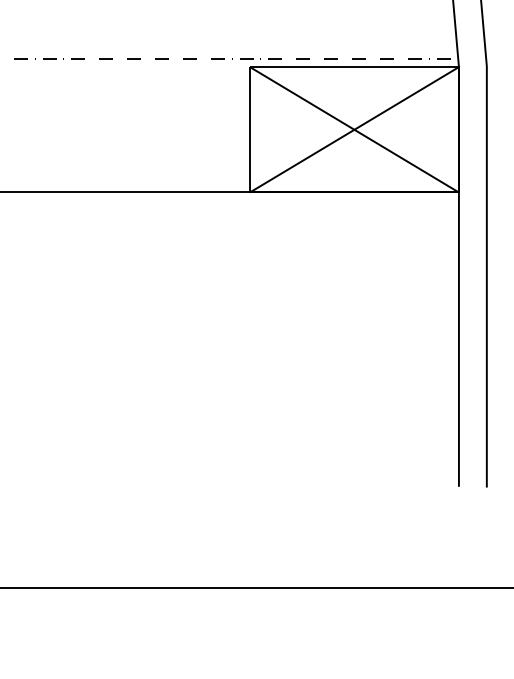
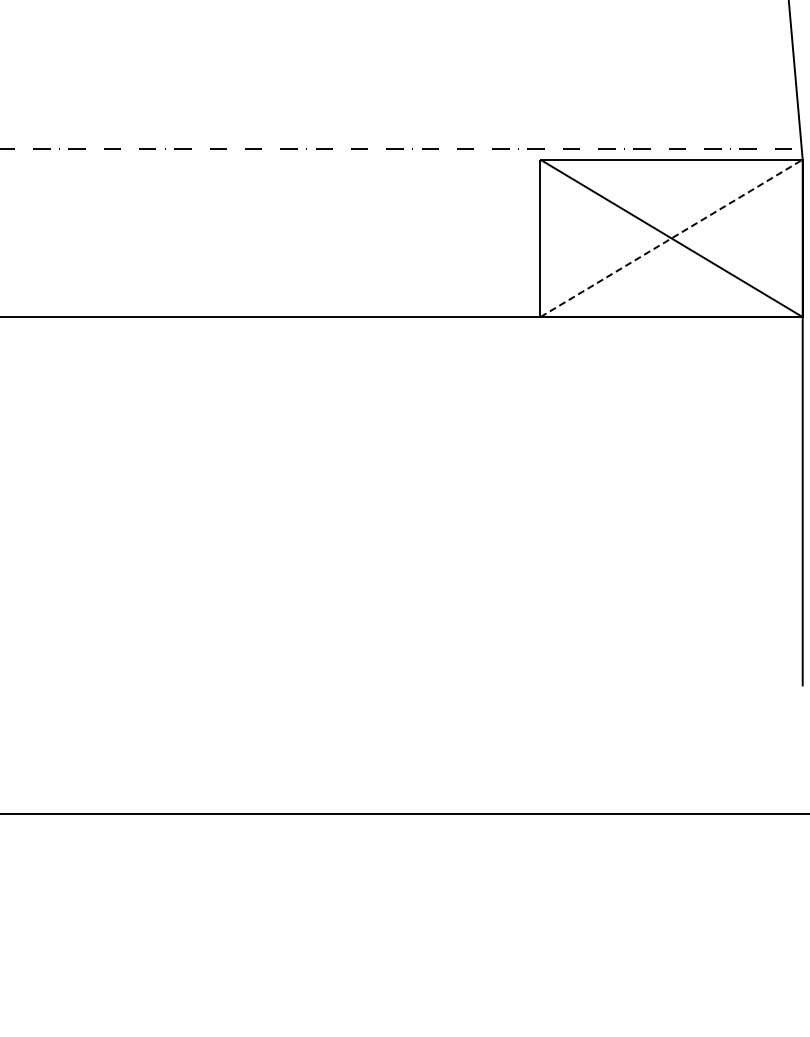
line: (354, 129) -> (671, 238), solid -> dashed

